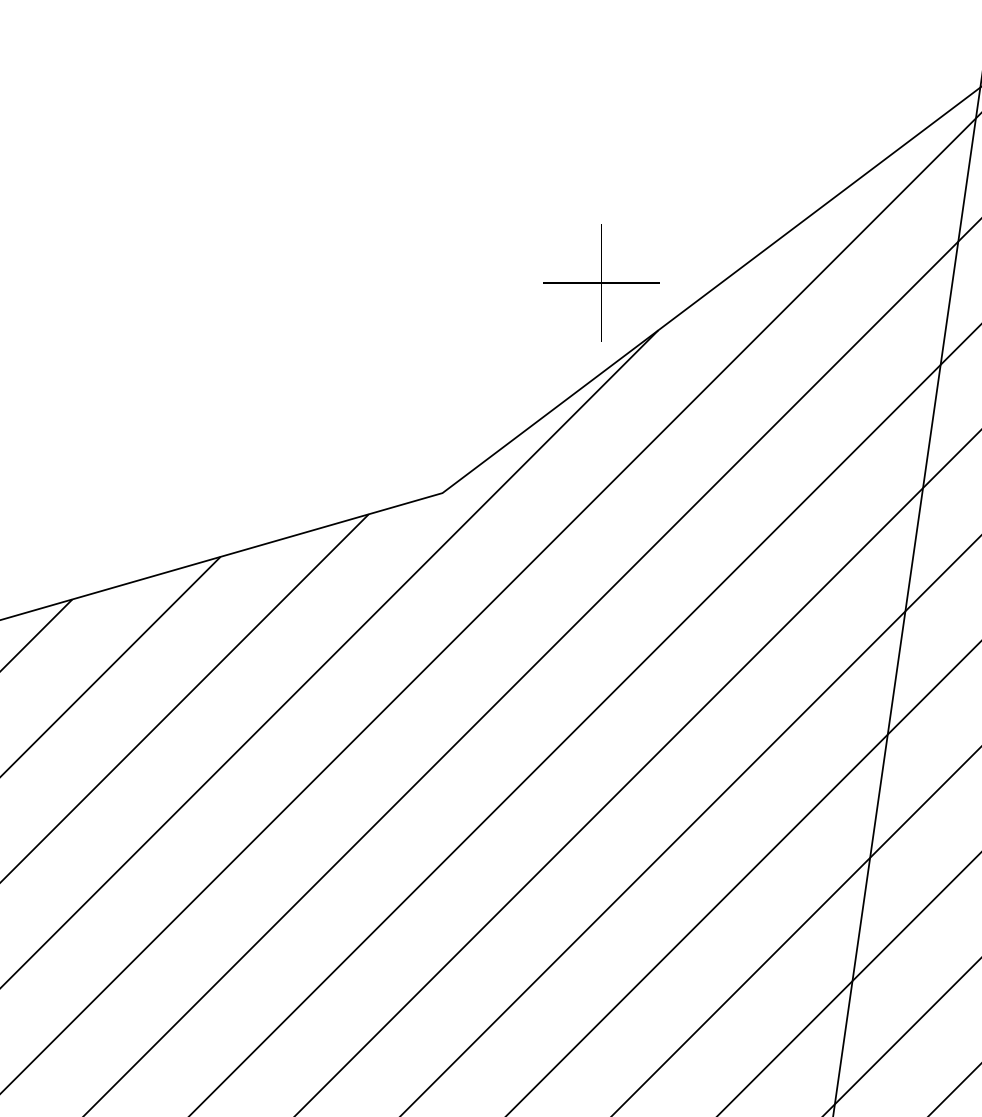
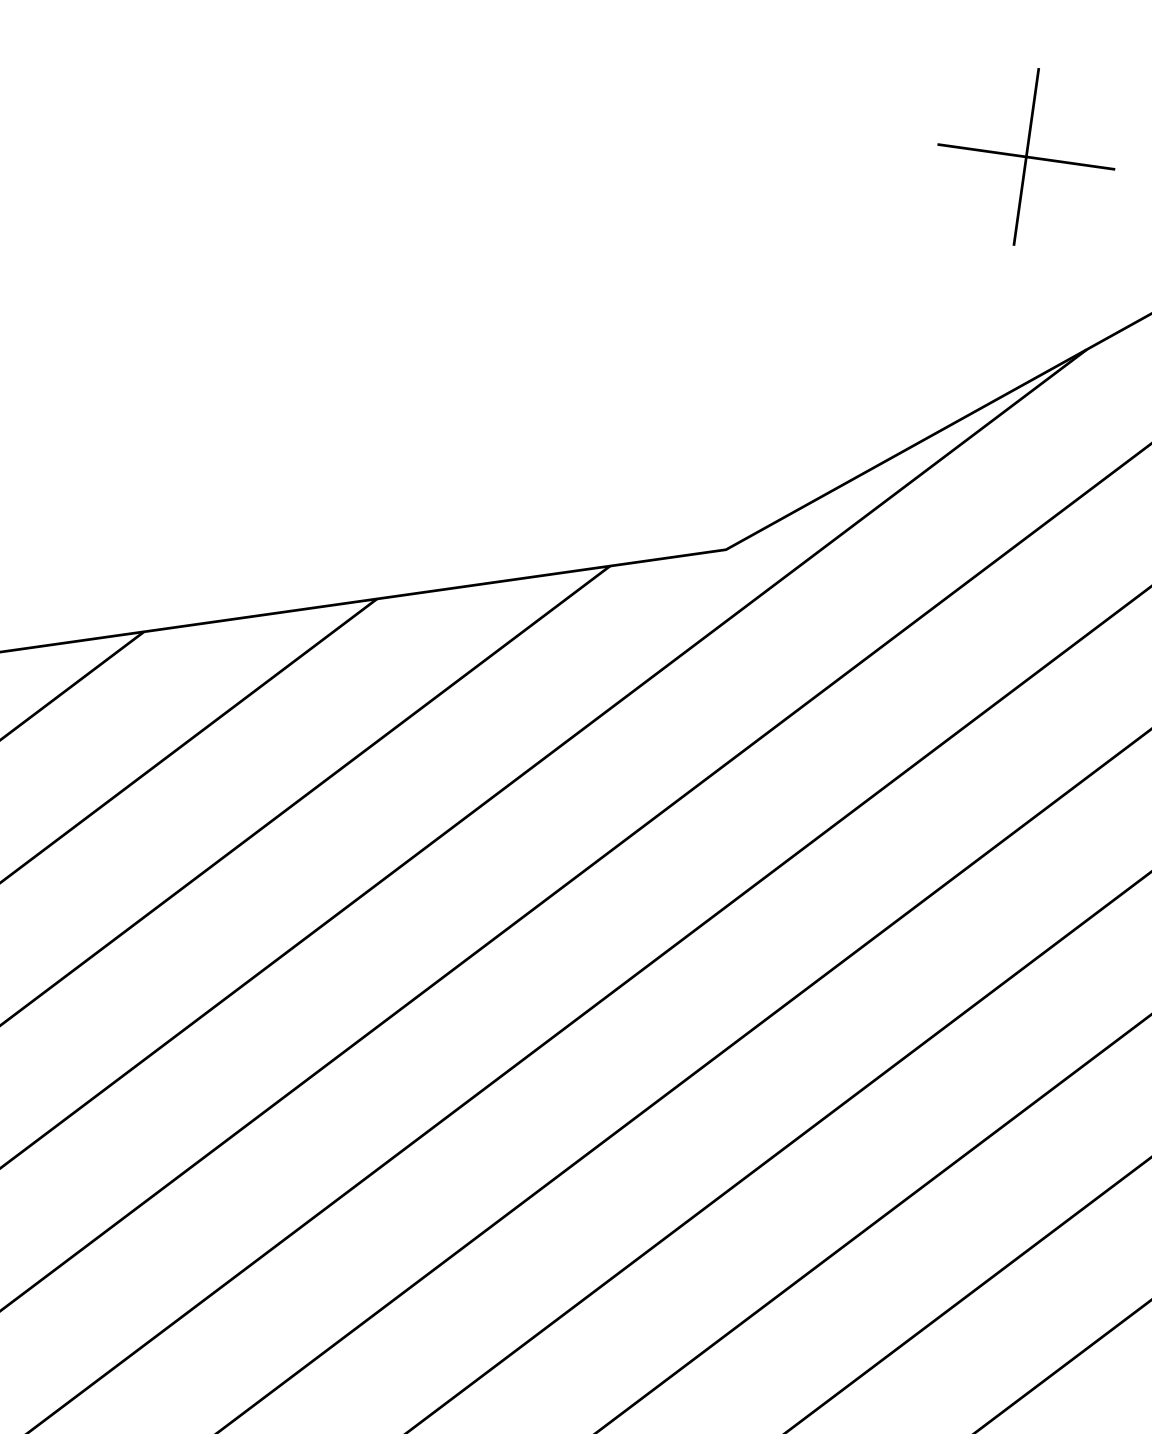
part: (601, 282) -> (1026, 156), moved

